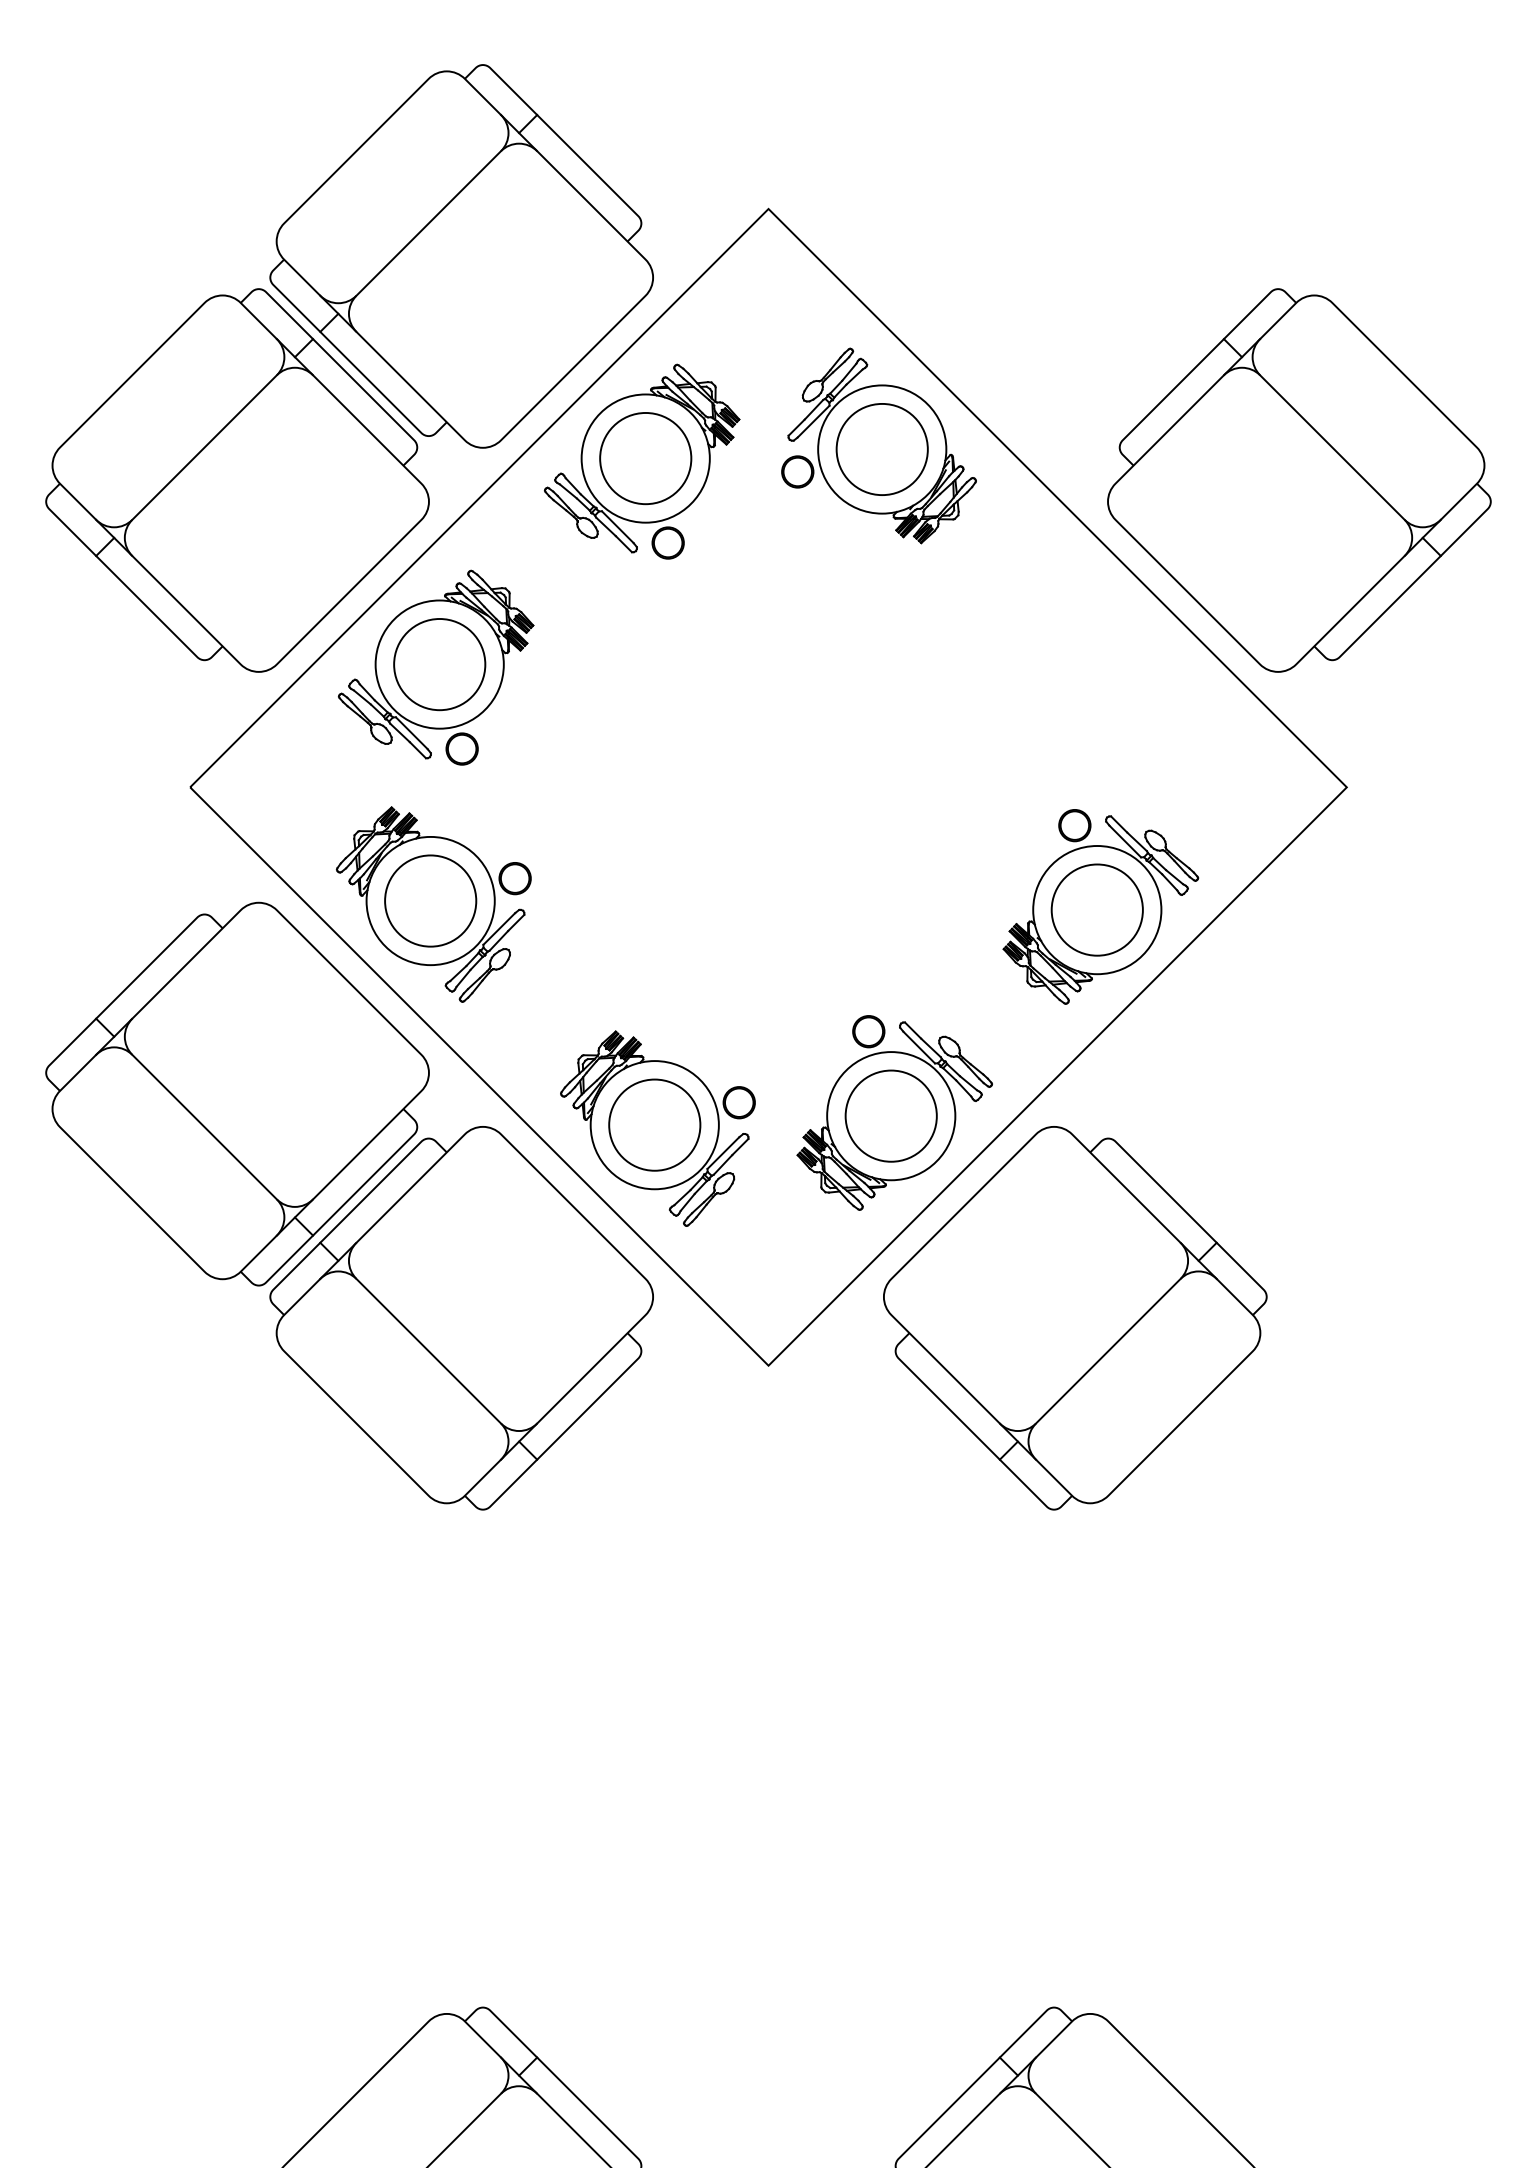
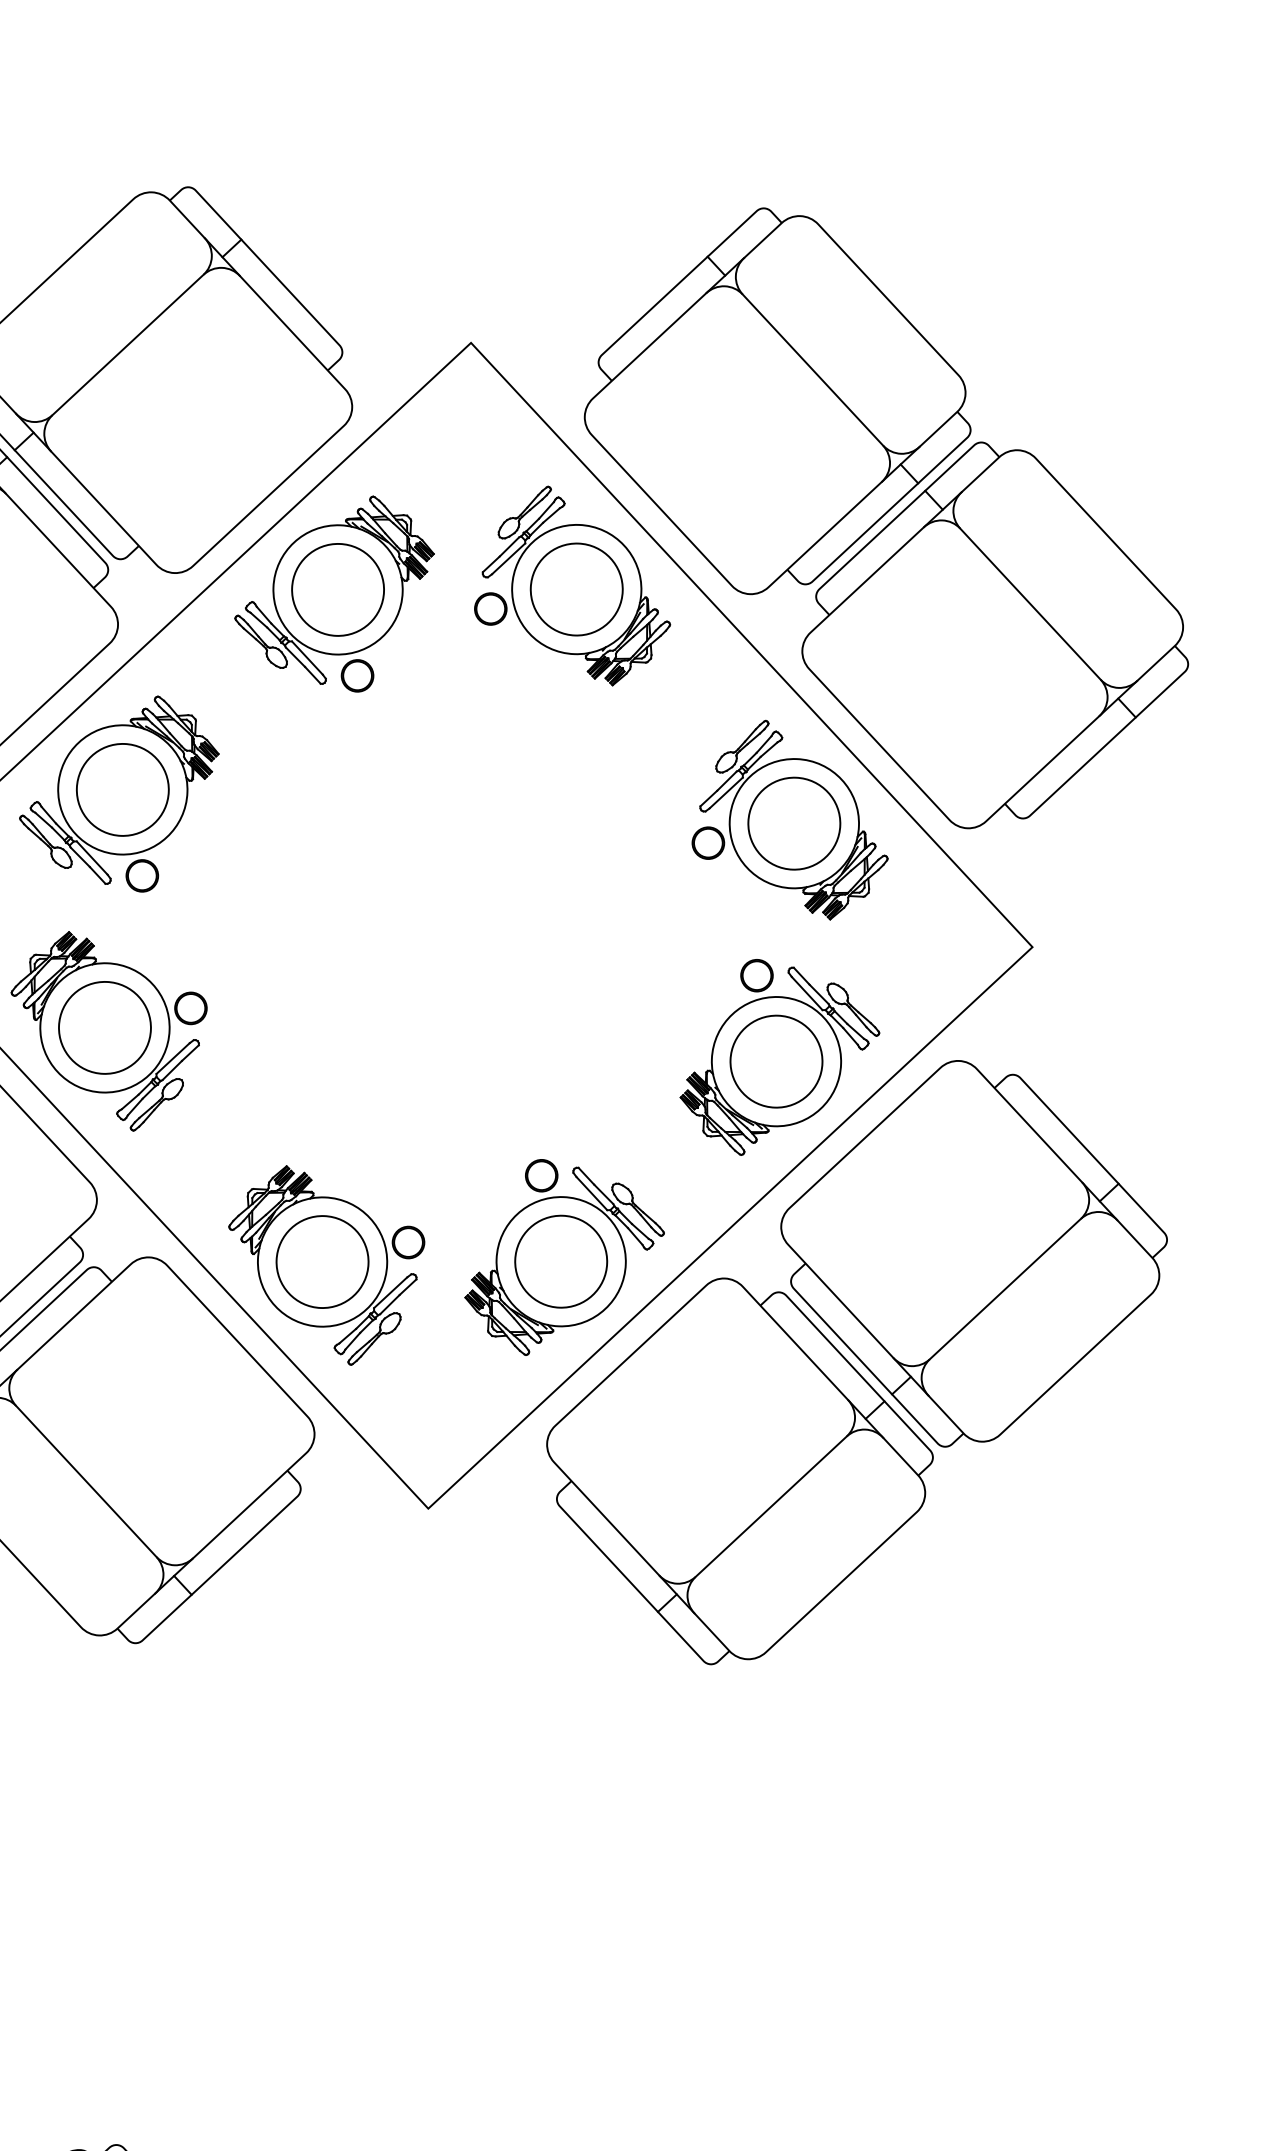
part: (1075, 256) -> (778, 402), added
part: (1103, 669) -> (791, 819), added
part: (1299, 1093) -> (973, 1253), added

